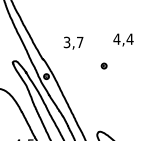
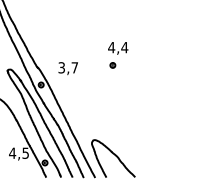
text: (72, 43) -> (67, 68), moved
part: (103, 66) -> (112, 65), moved

